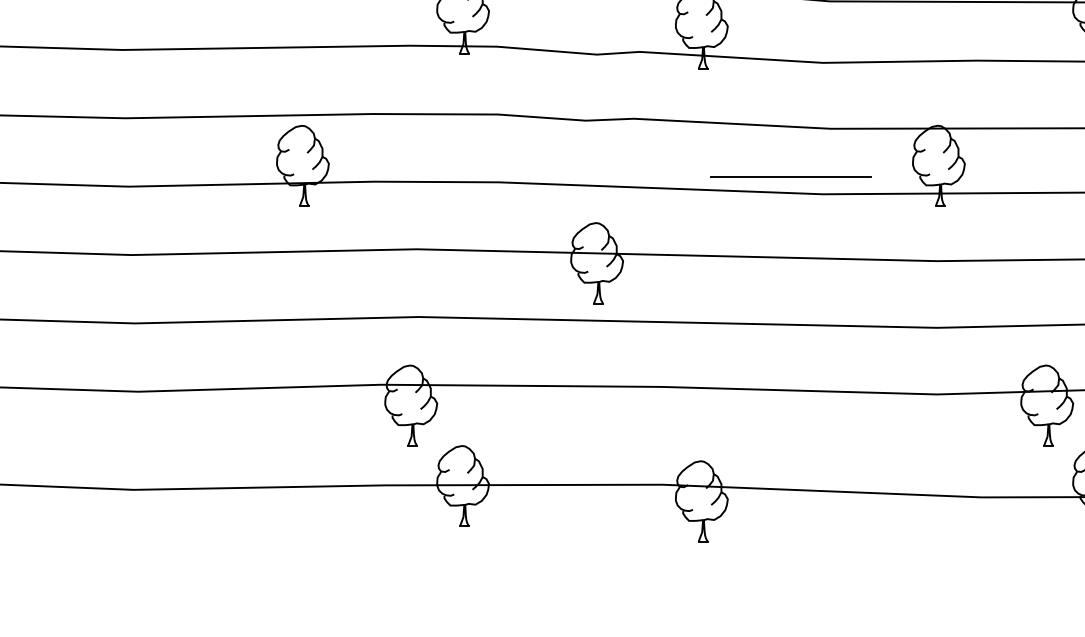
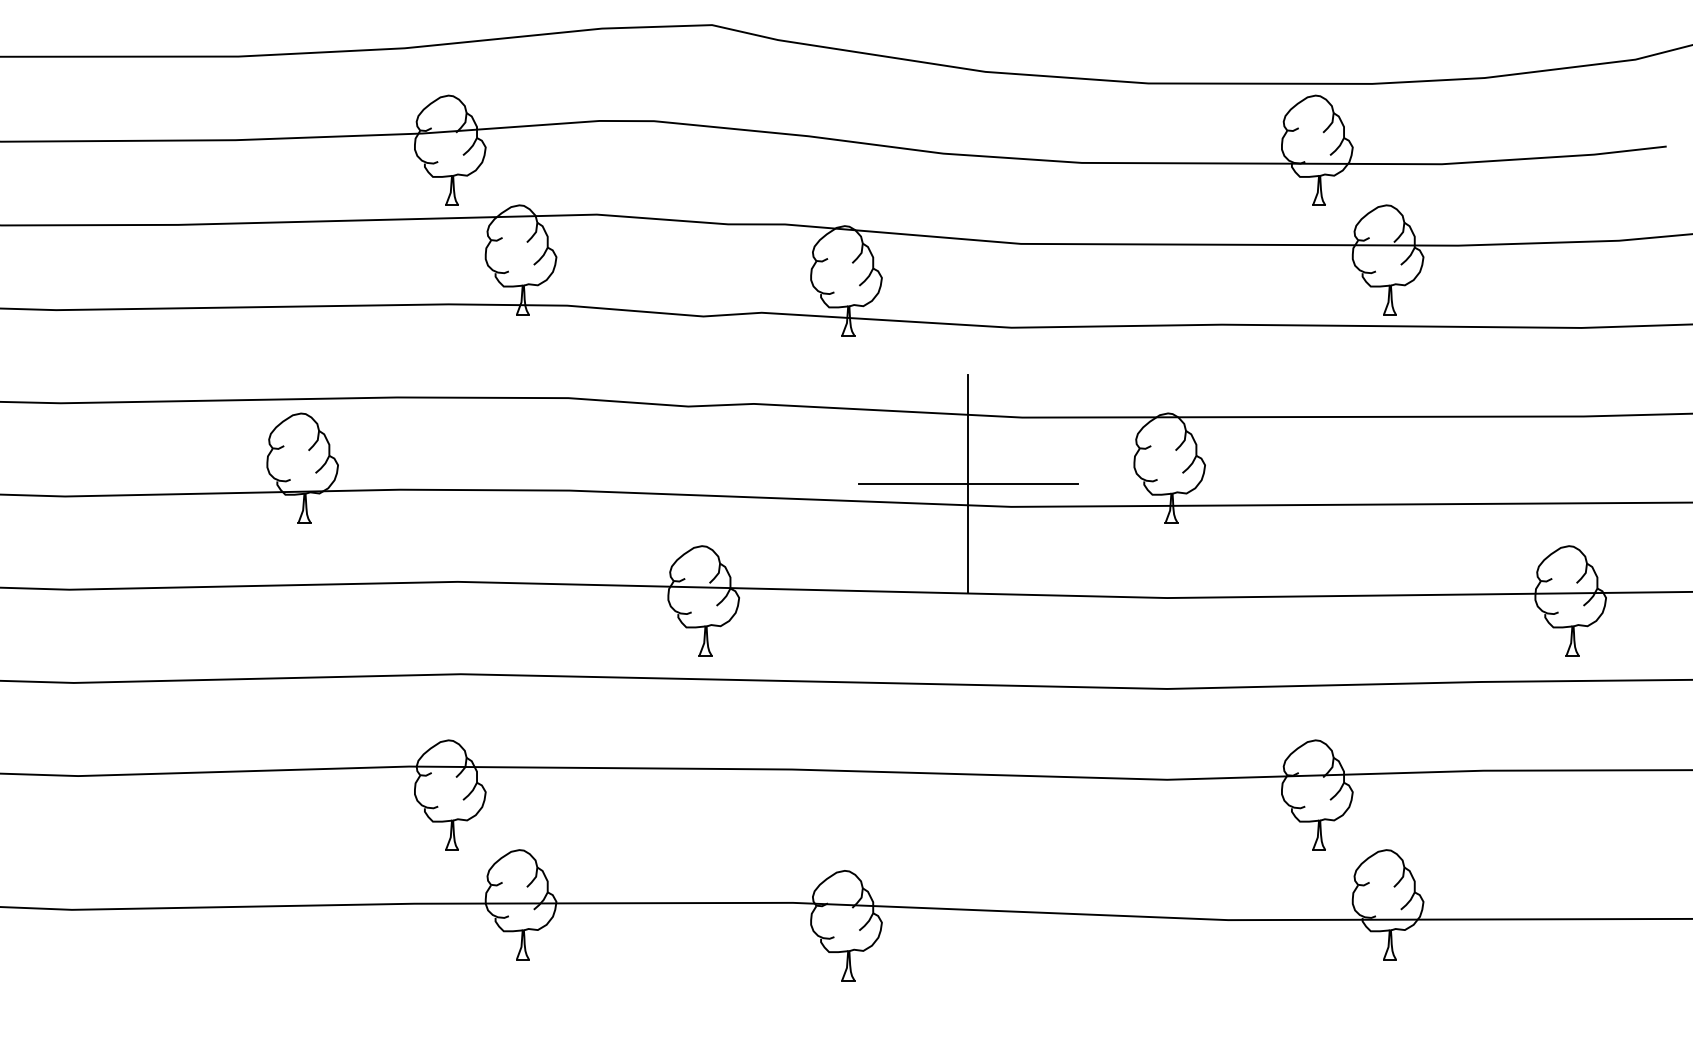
line: (791, 177) -> (968, 483), added

